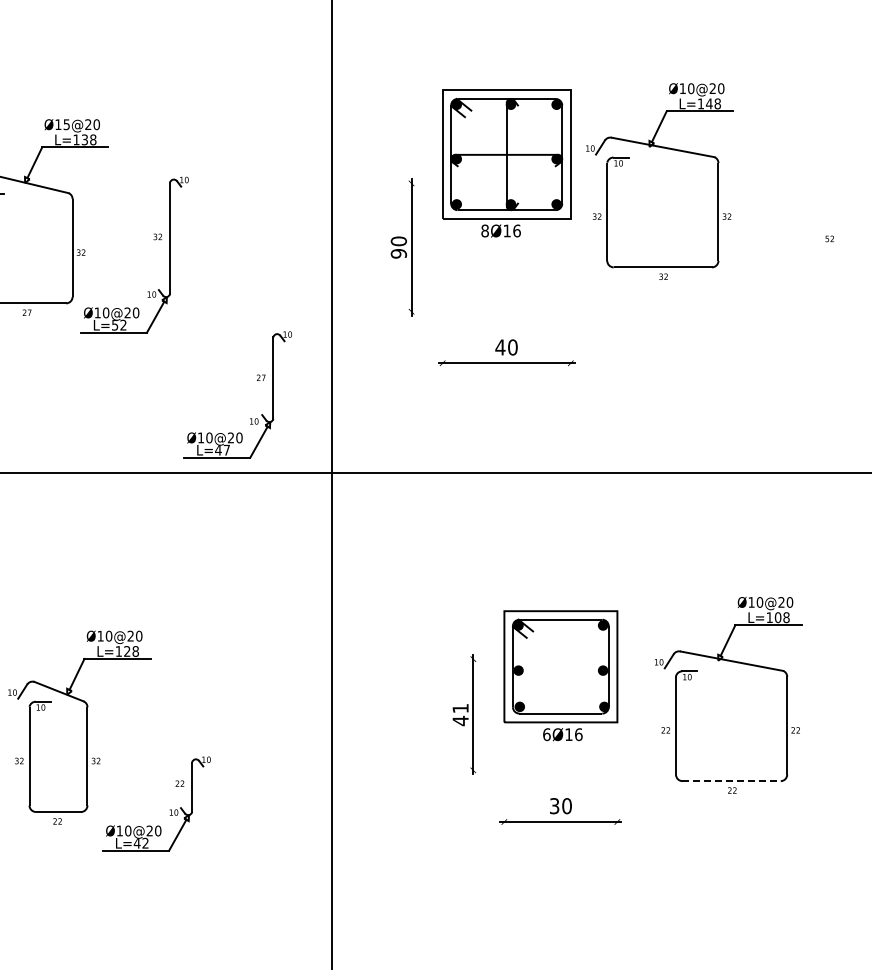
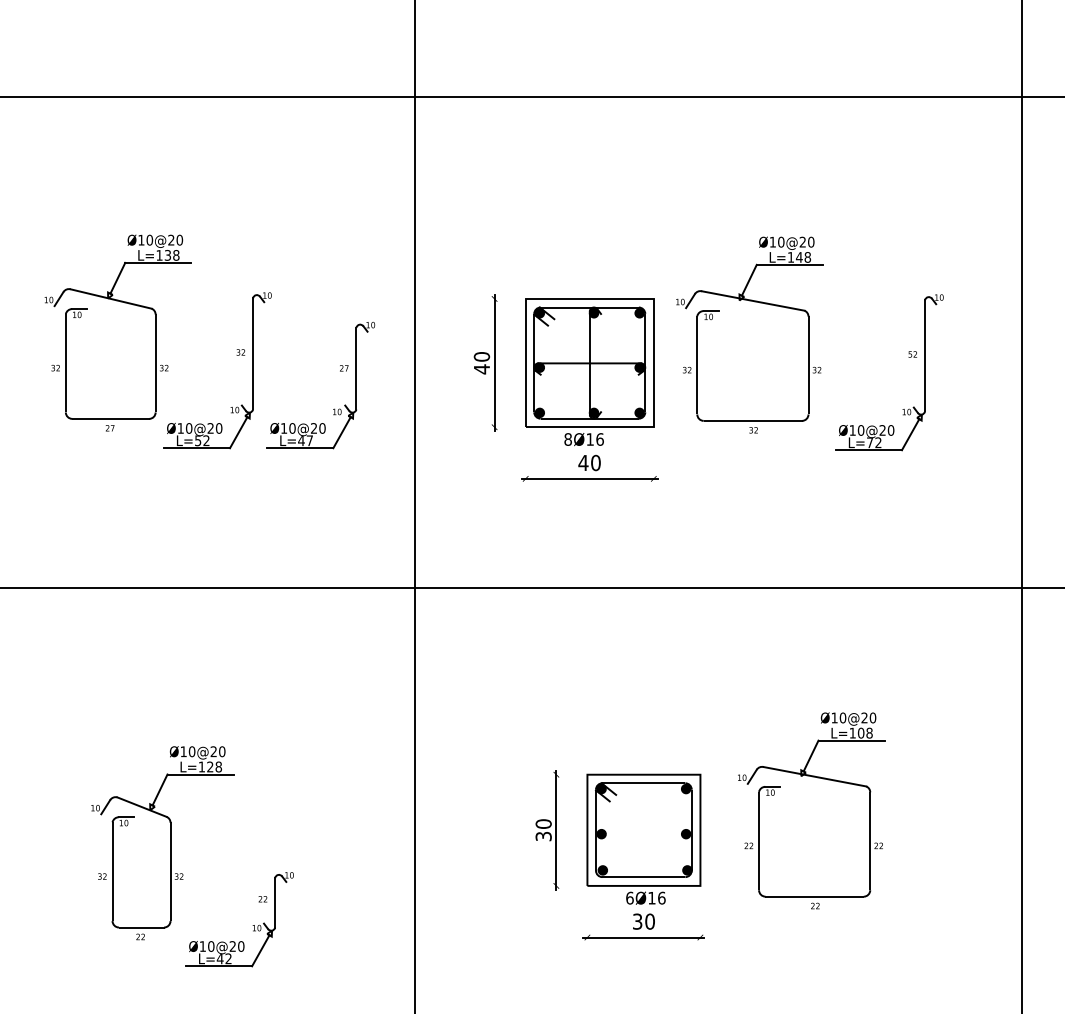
text: (66, 123) -> (149, 239), Ø15@20 -> Ø10@20
part: (664, 148) -> (754, 302), moved
part: (506, 163) -> (589, 372), moved
text: (398, 253) -> (481, 369), 90 -> 40
part: (841, 256) -> (924, 372), added
part: (257, 380) -> (340, 371), moved
part: (560, 674) -> (643, 838), moved
text: (460, 714) -> (543, 830), 41 -> 30
line: (732, 780) -> (815, 896), dashed -> solid

